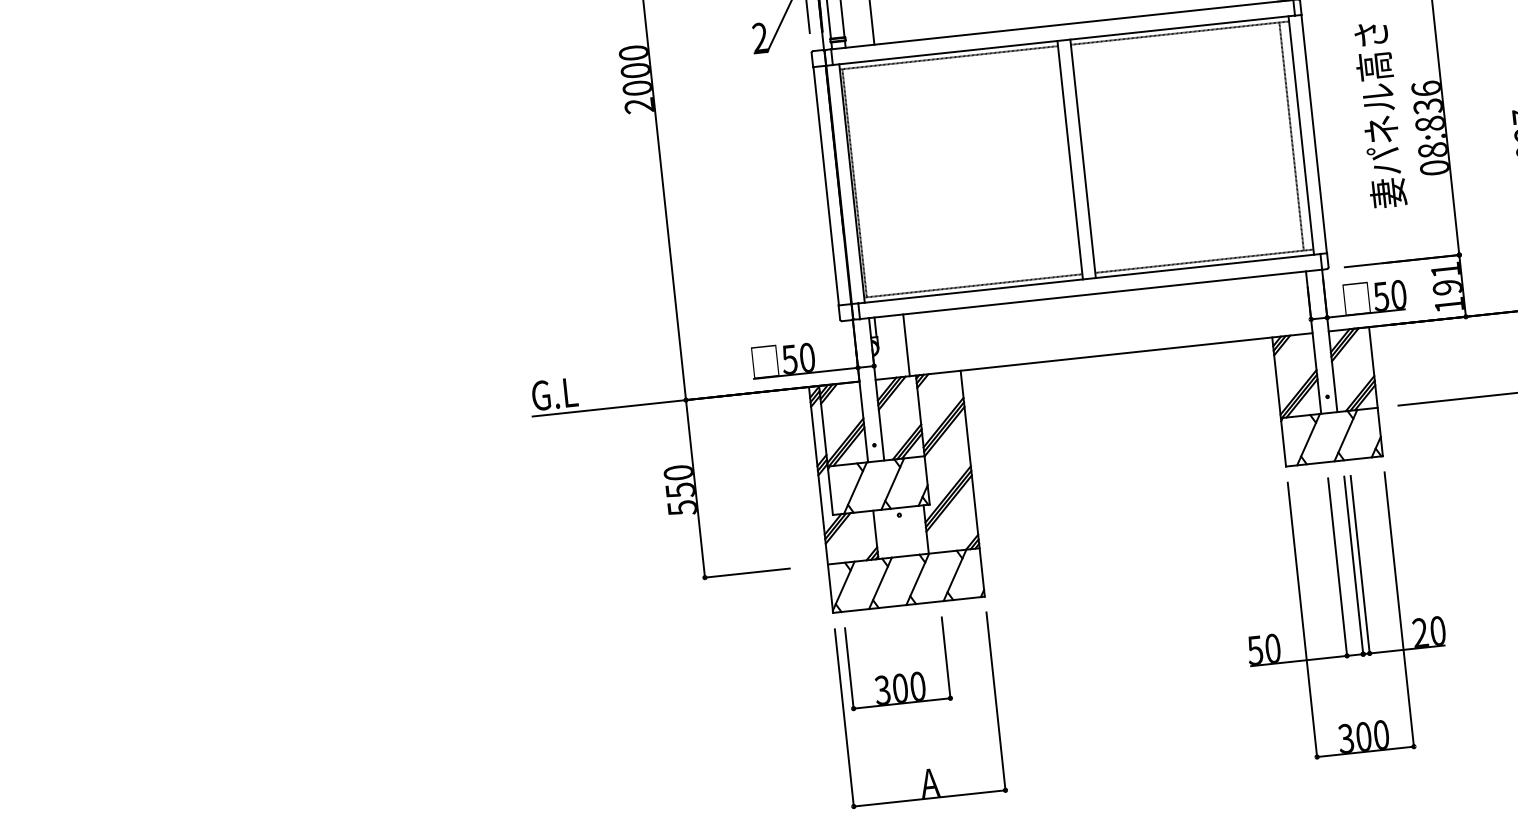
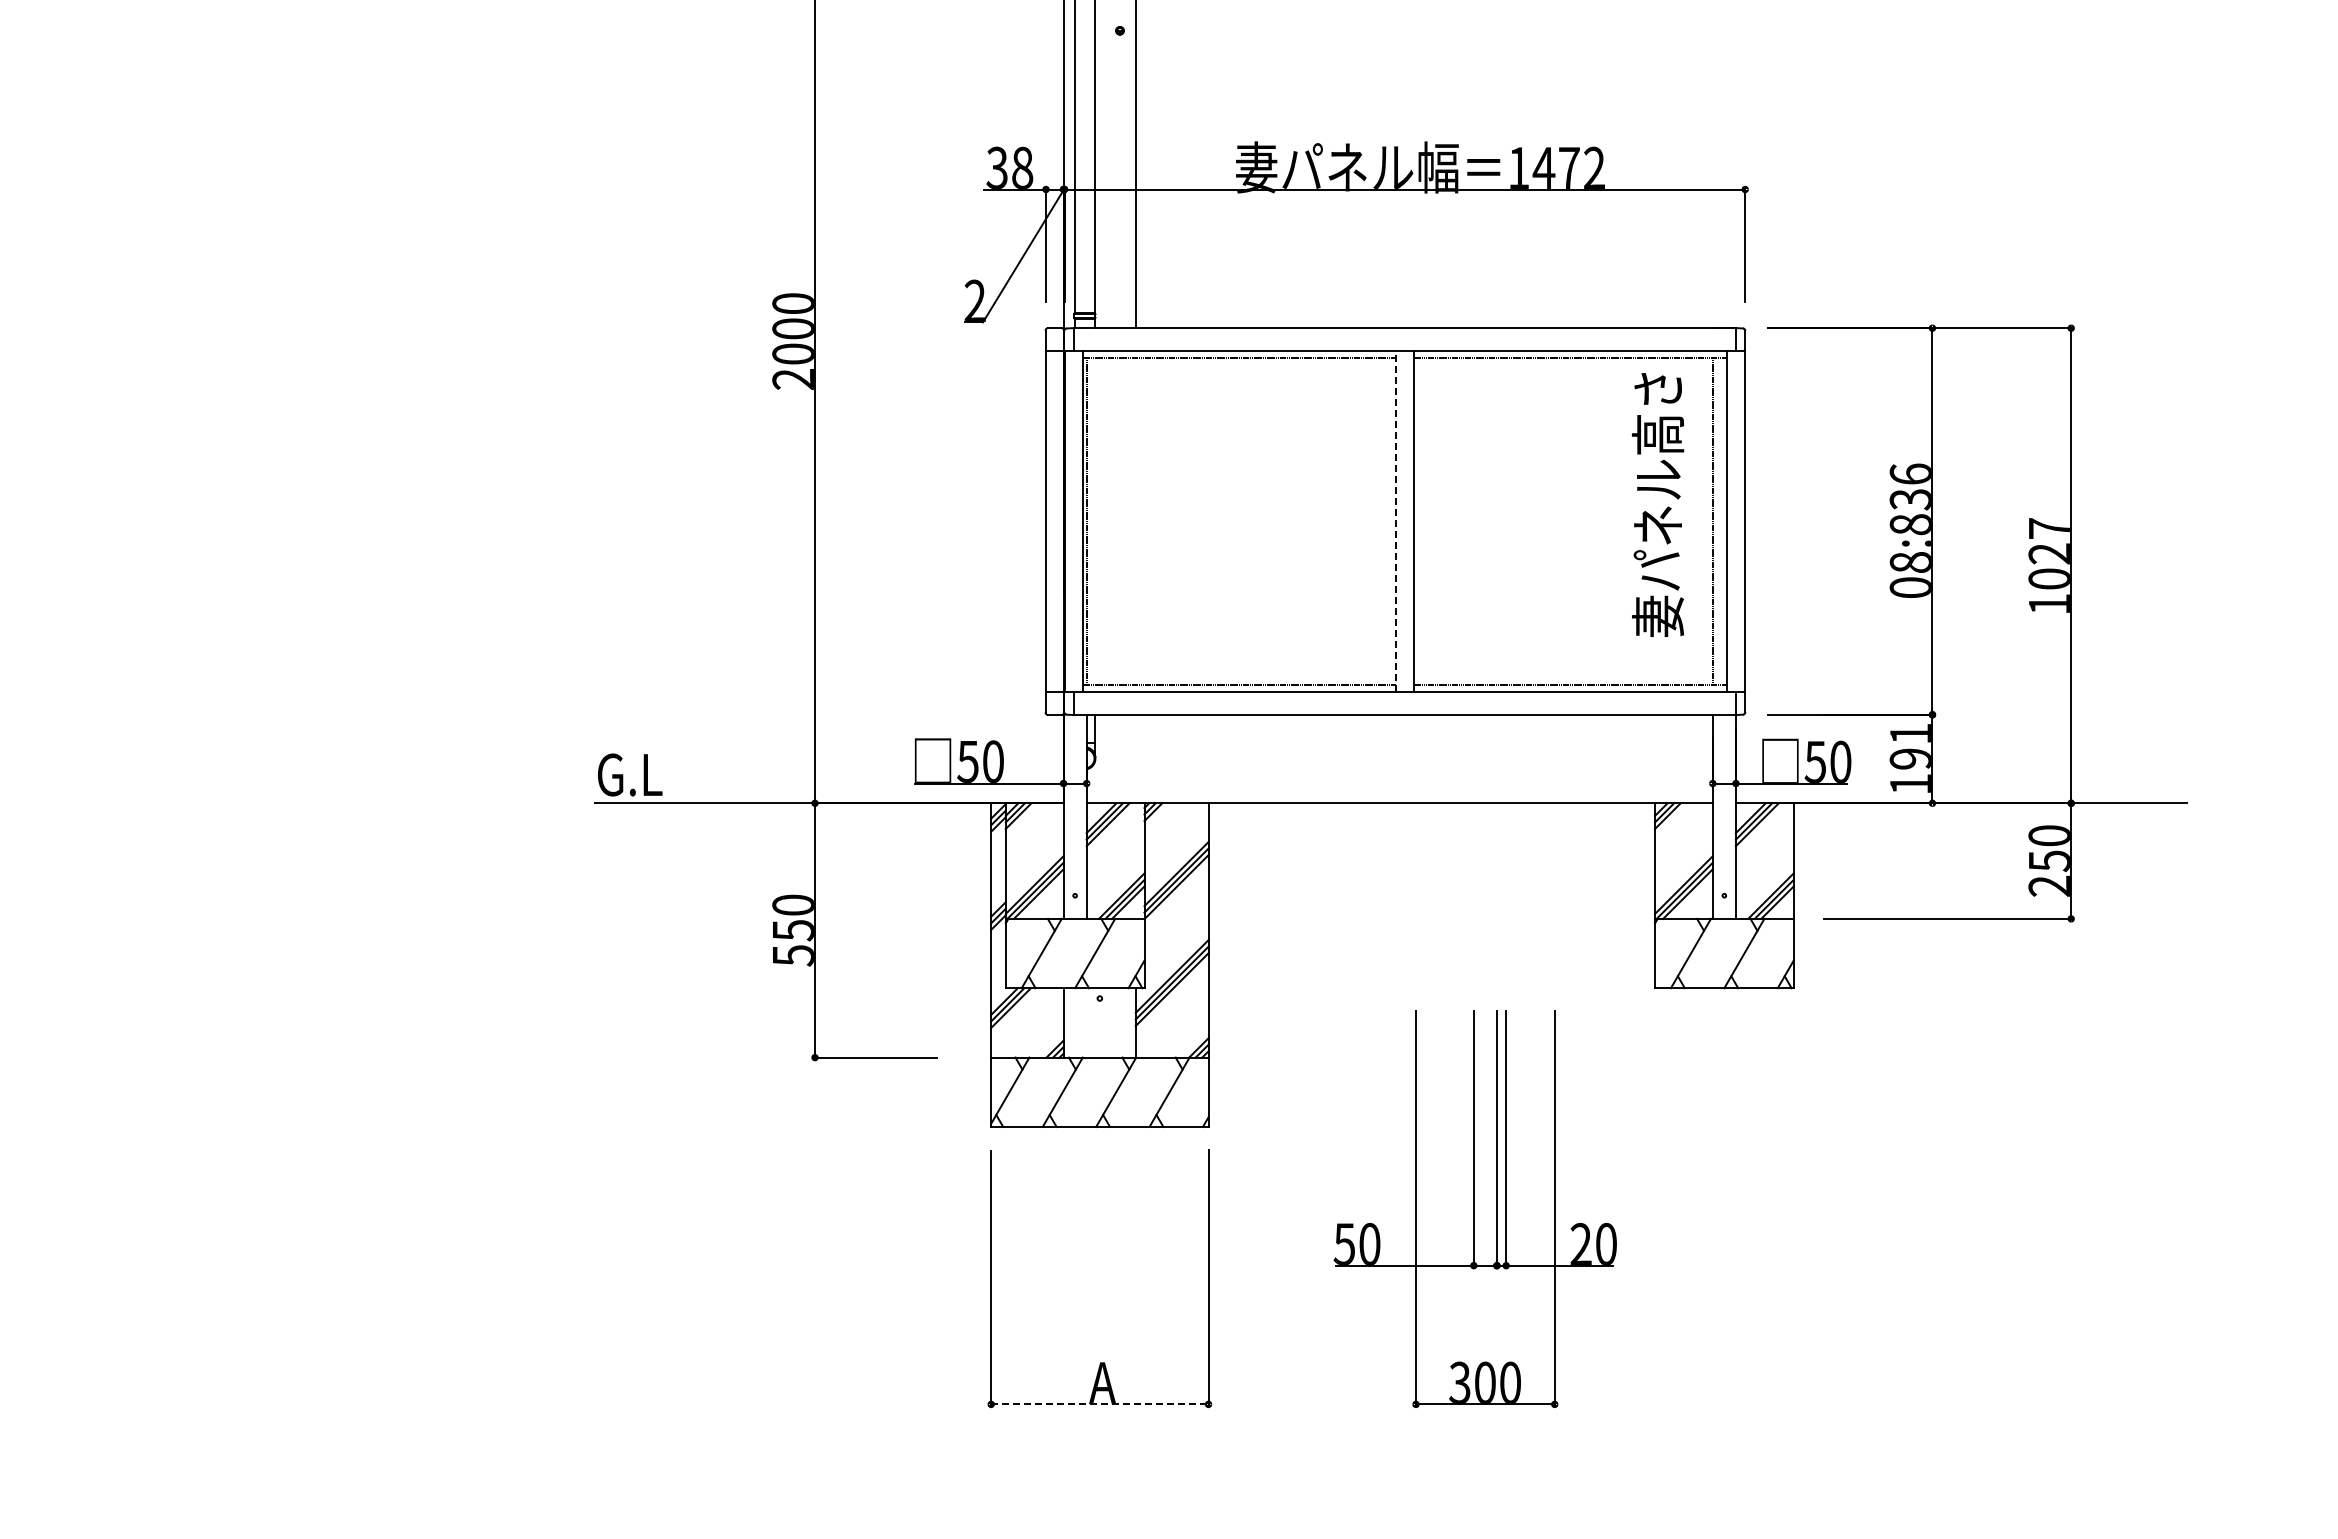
text: (1380, 115) -> (1658, 504), moved
line: (1070, 160) -> (1395, 521), solid -> dashed
line: (906, 344) -> (1135, 758), removed
part: (1343, 615) -> (1474, 1208), moved
part: (899, 673) -> (1075, 1223), removed
line: (929, 798) -> (1099, 1404), solid -> dashed

